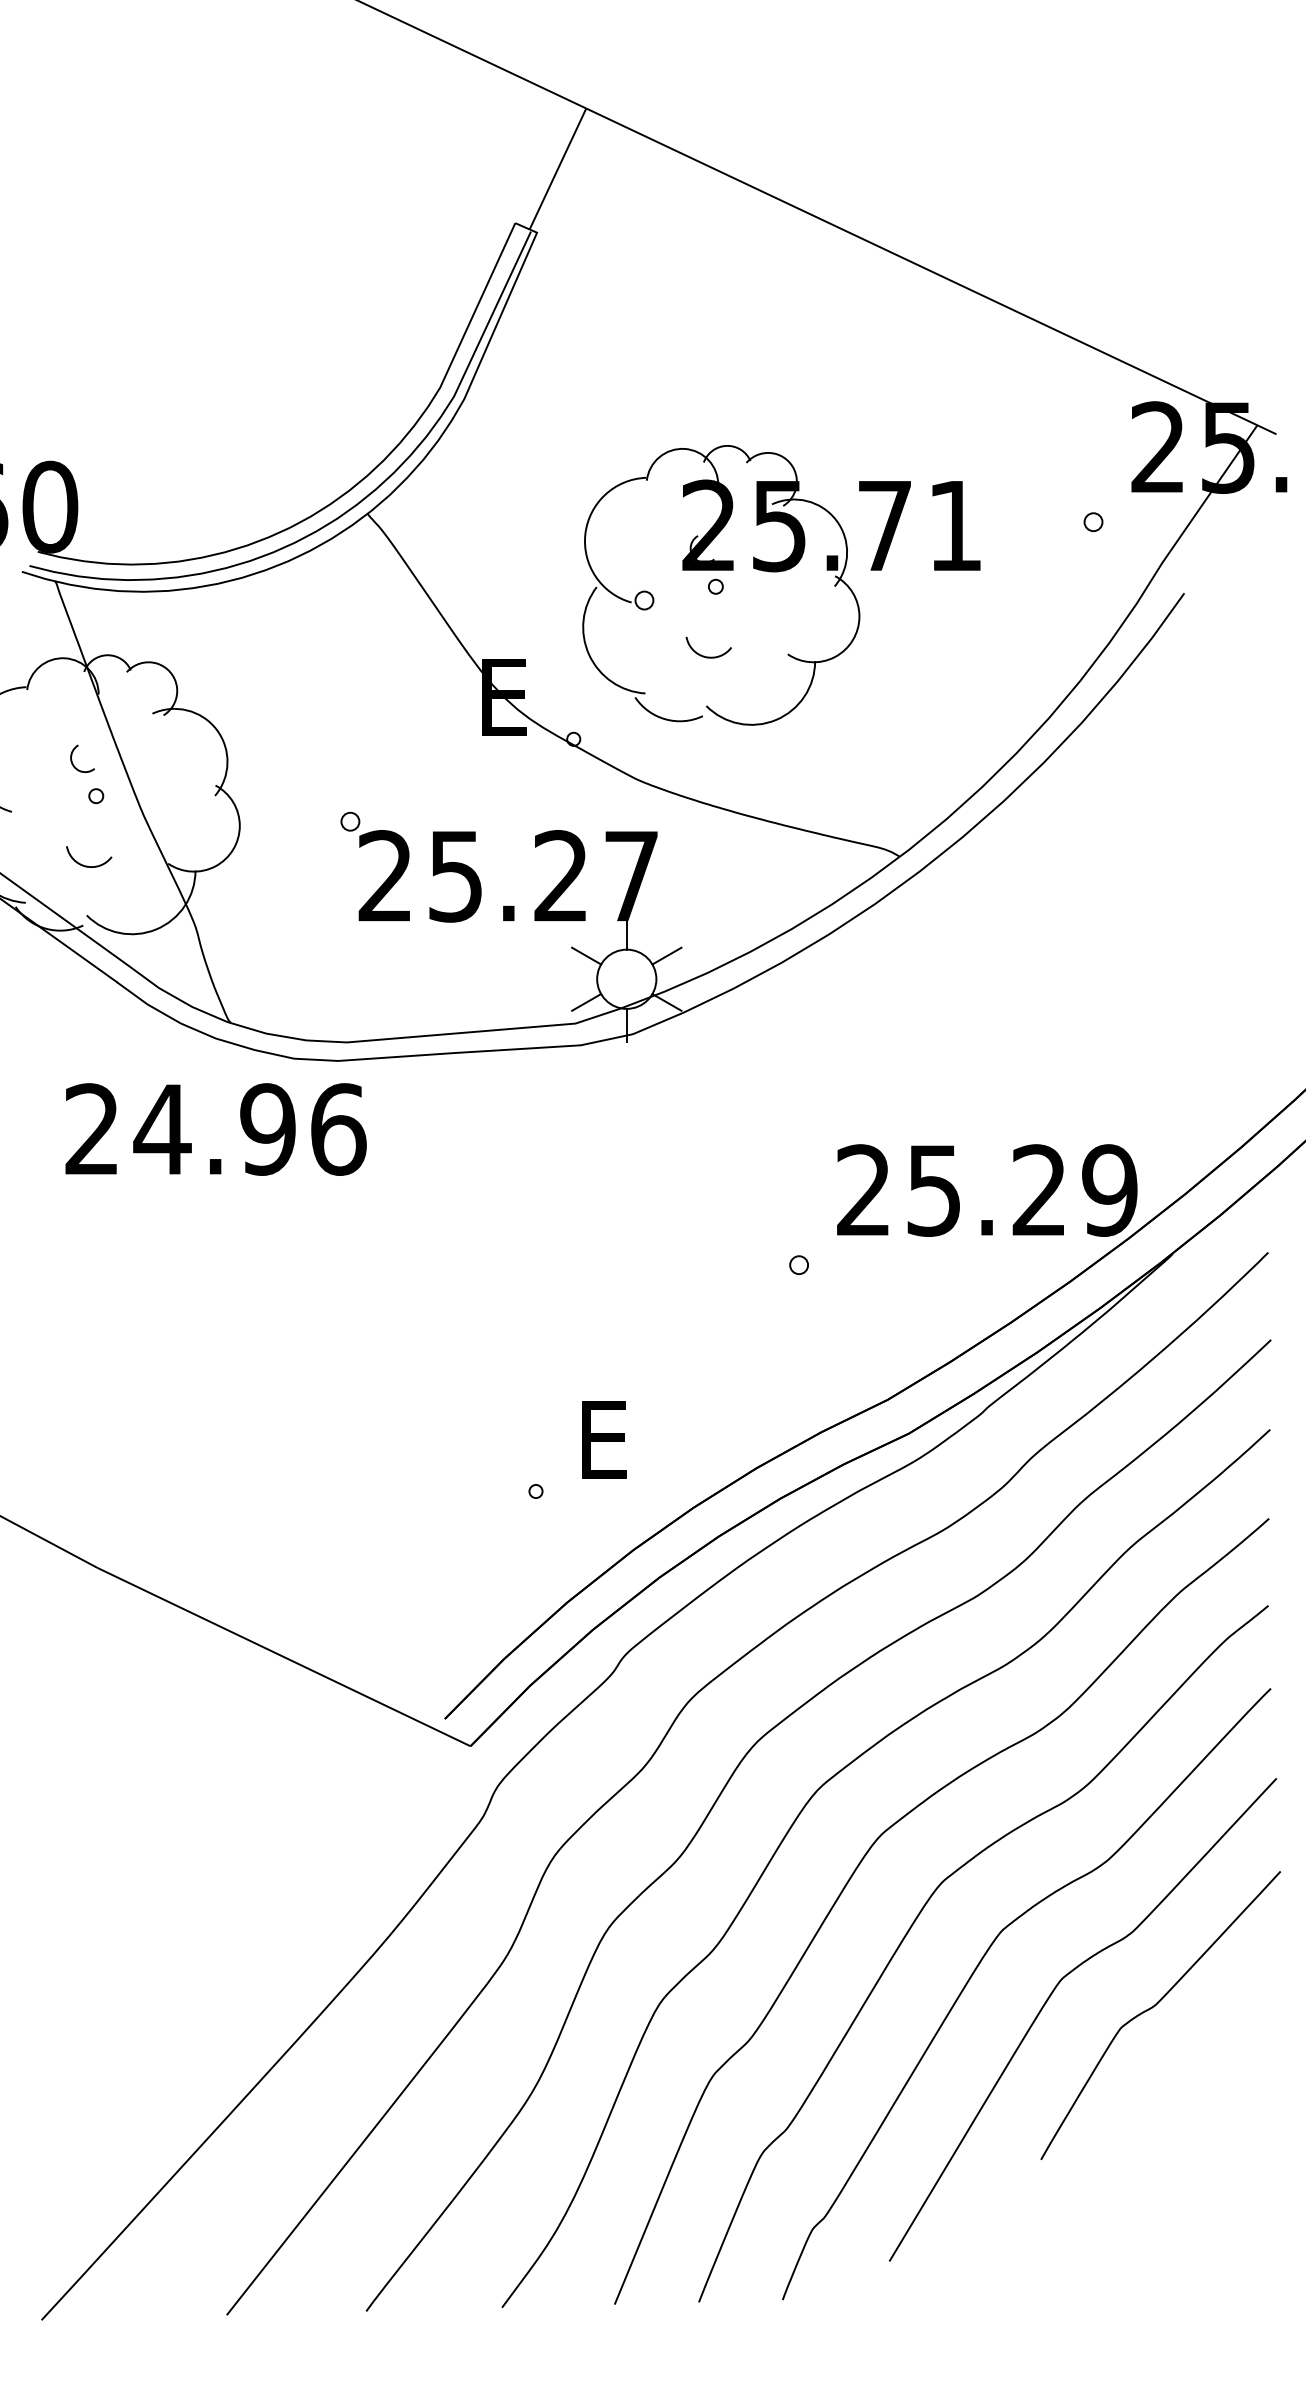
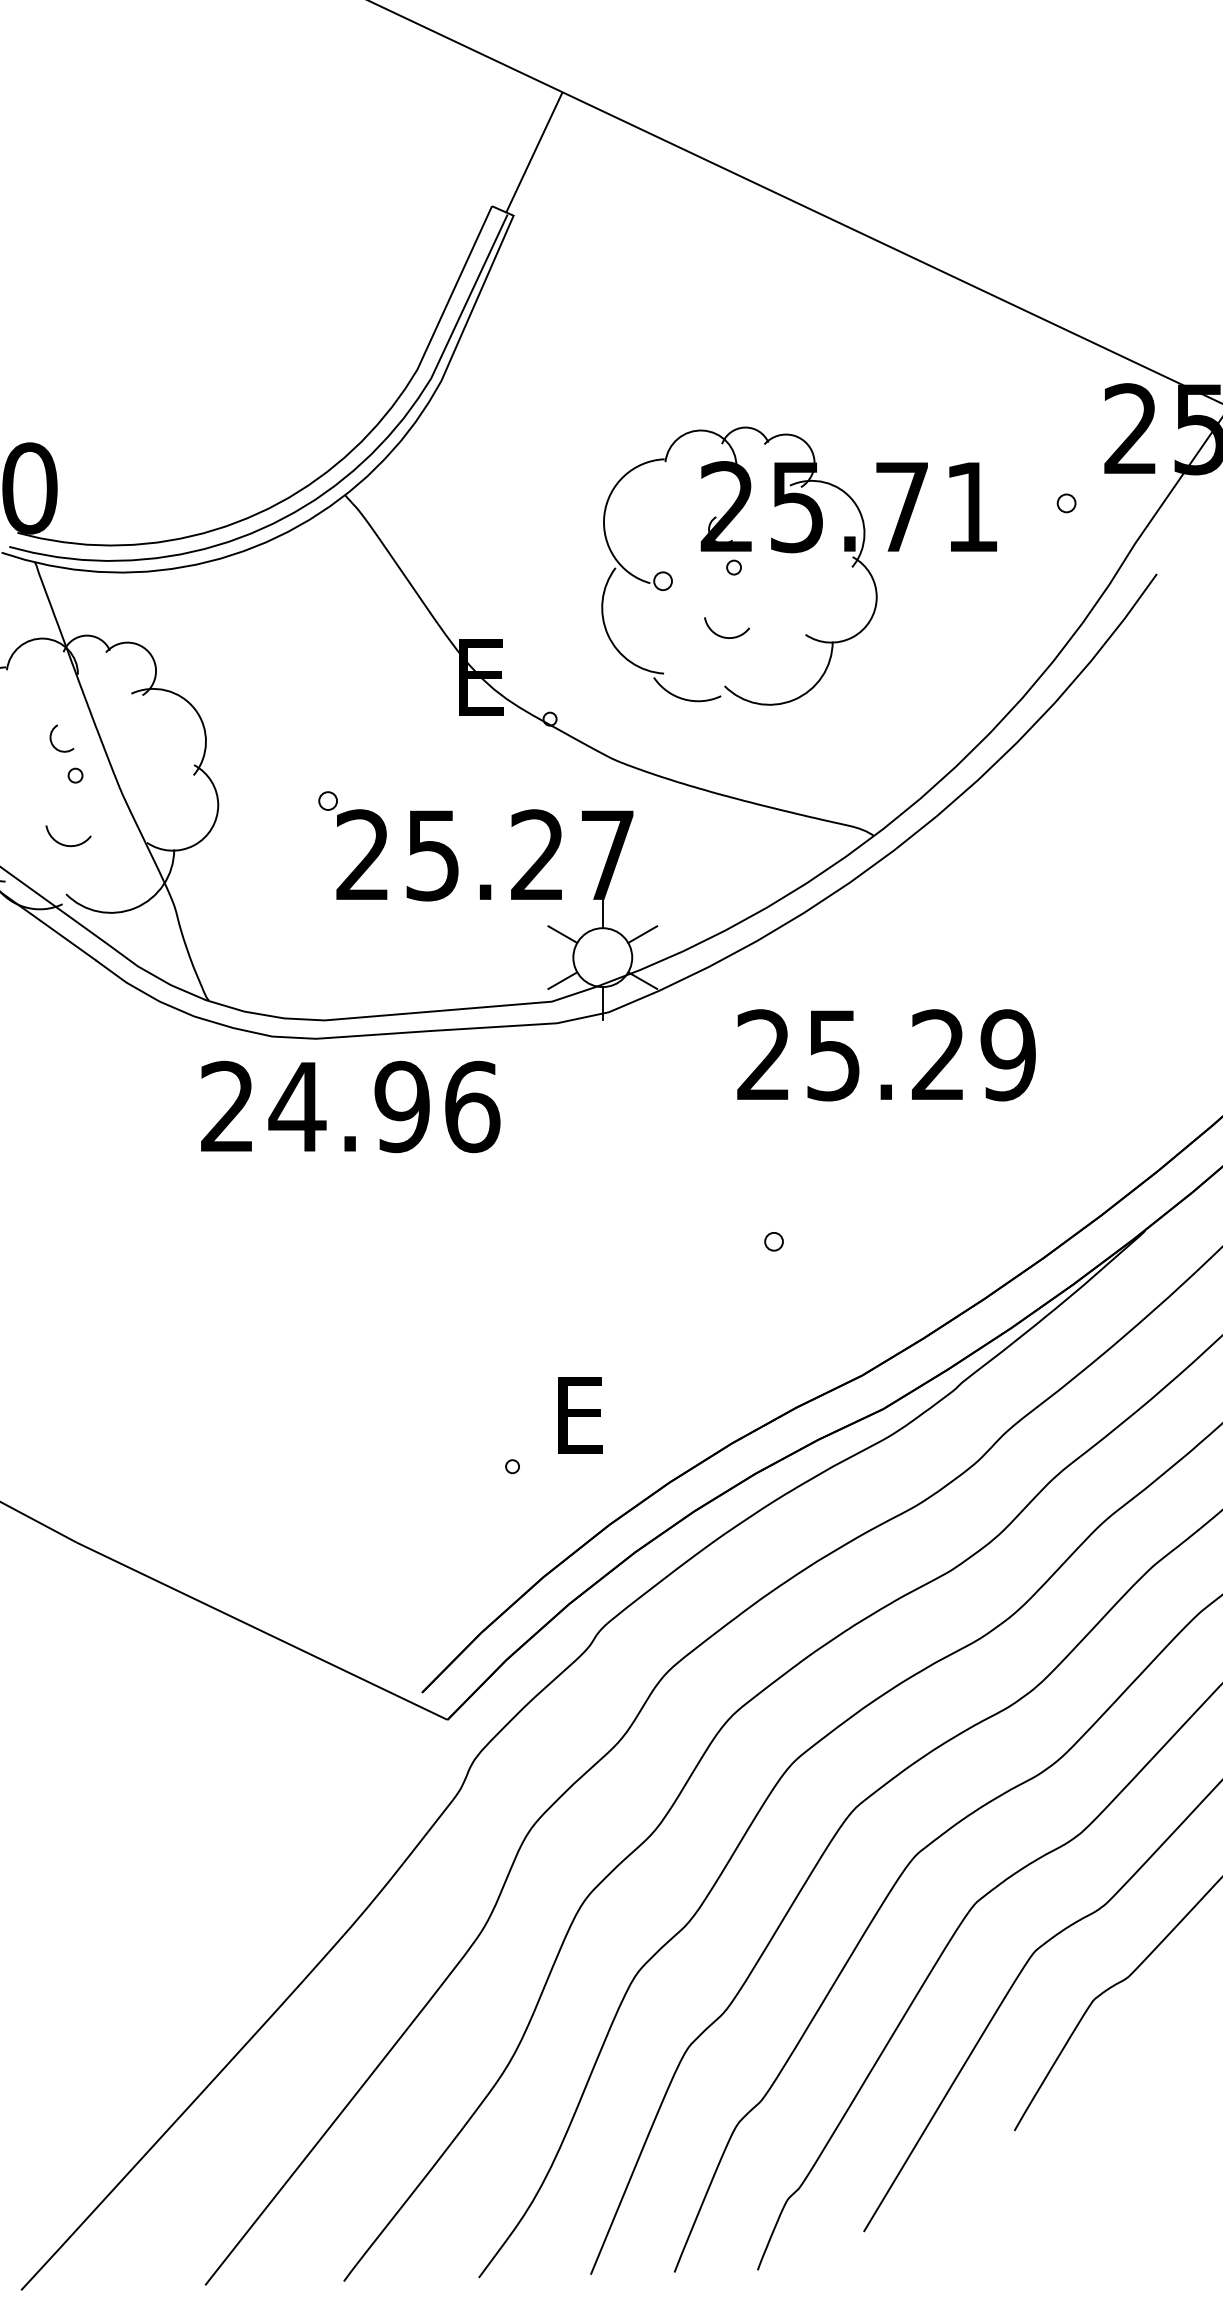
part: (778, 572) -> (796, 553), moved
text: (215, 1129) -> (350, 1106), moved
text: (987, 1190) -> (886, 1055), moved

